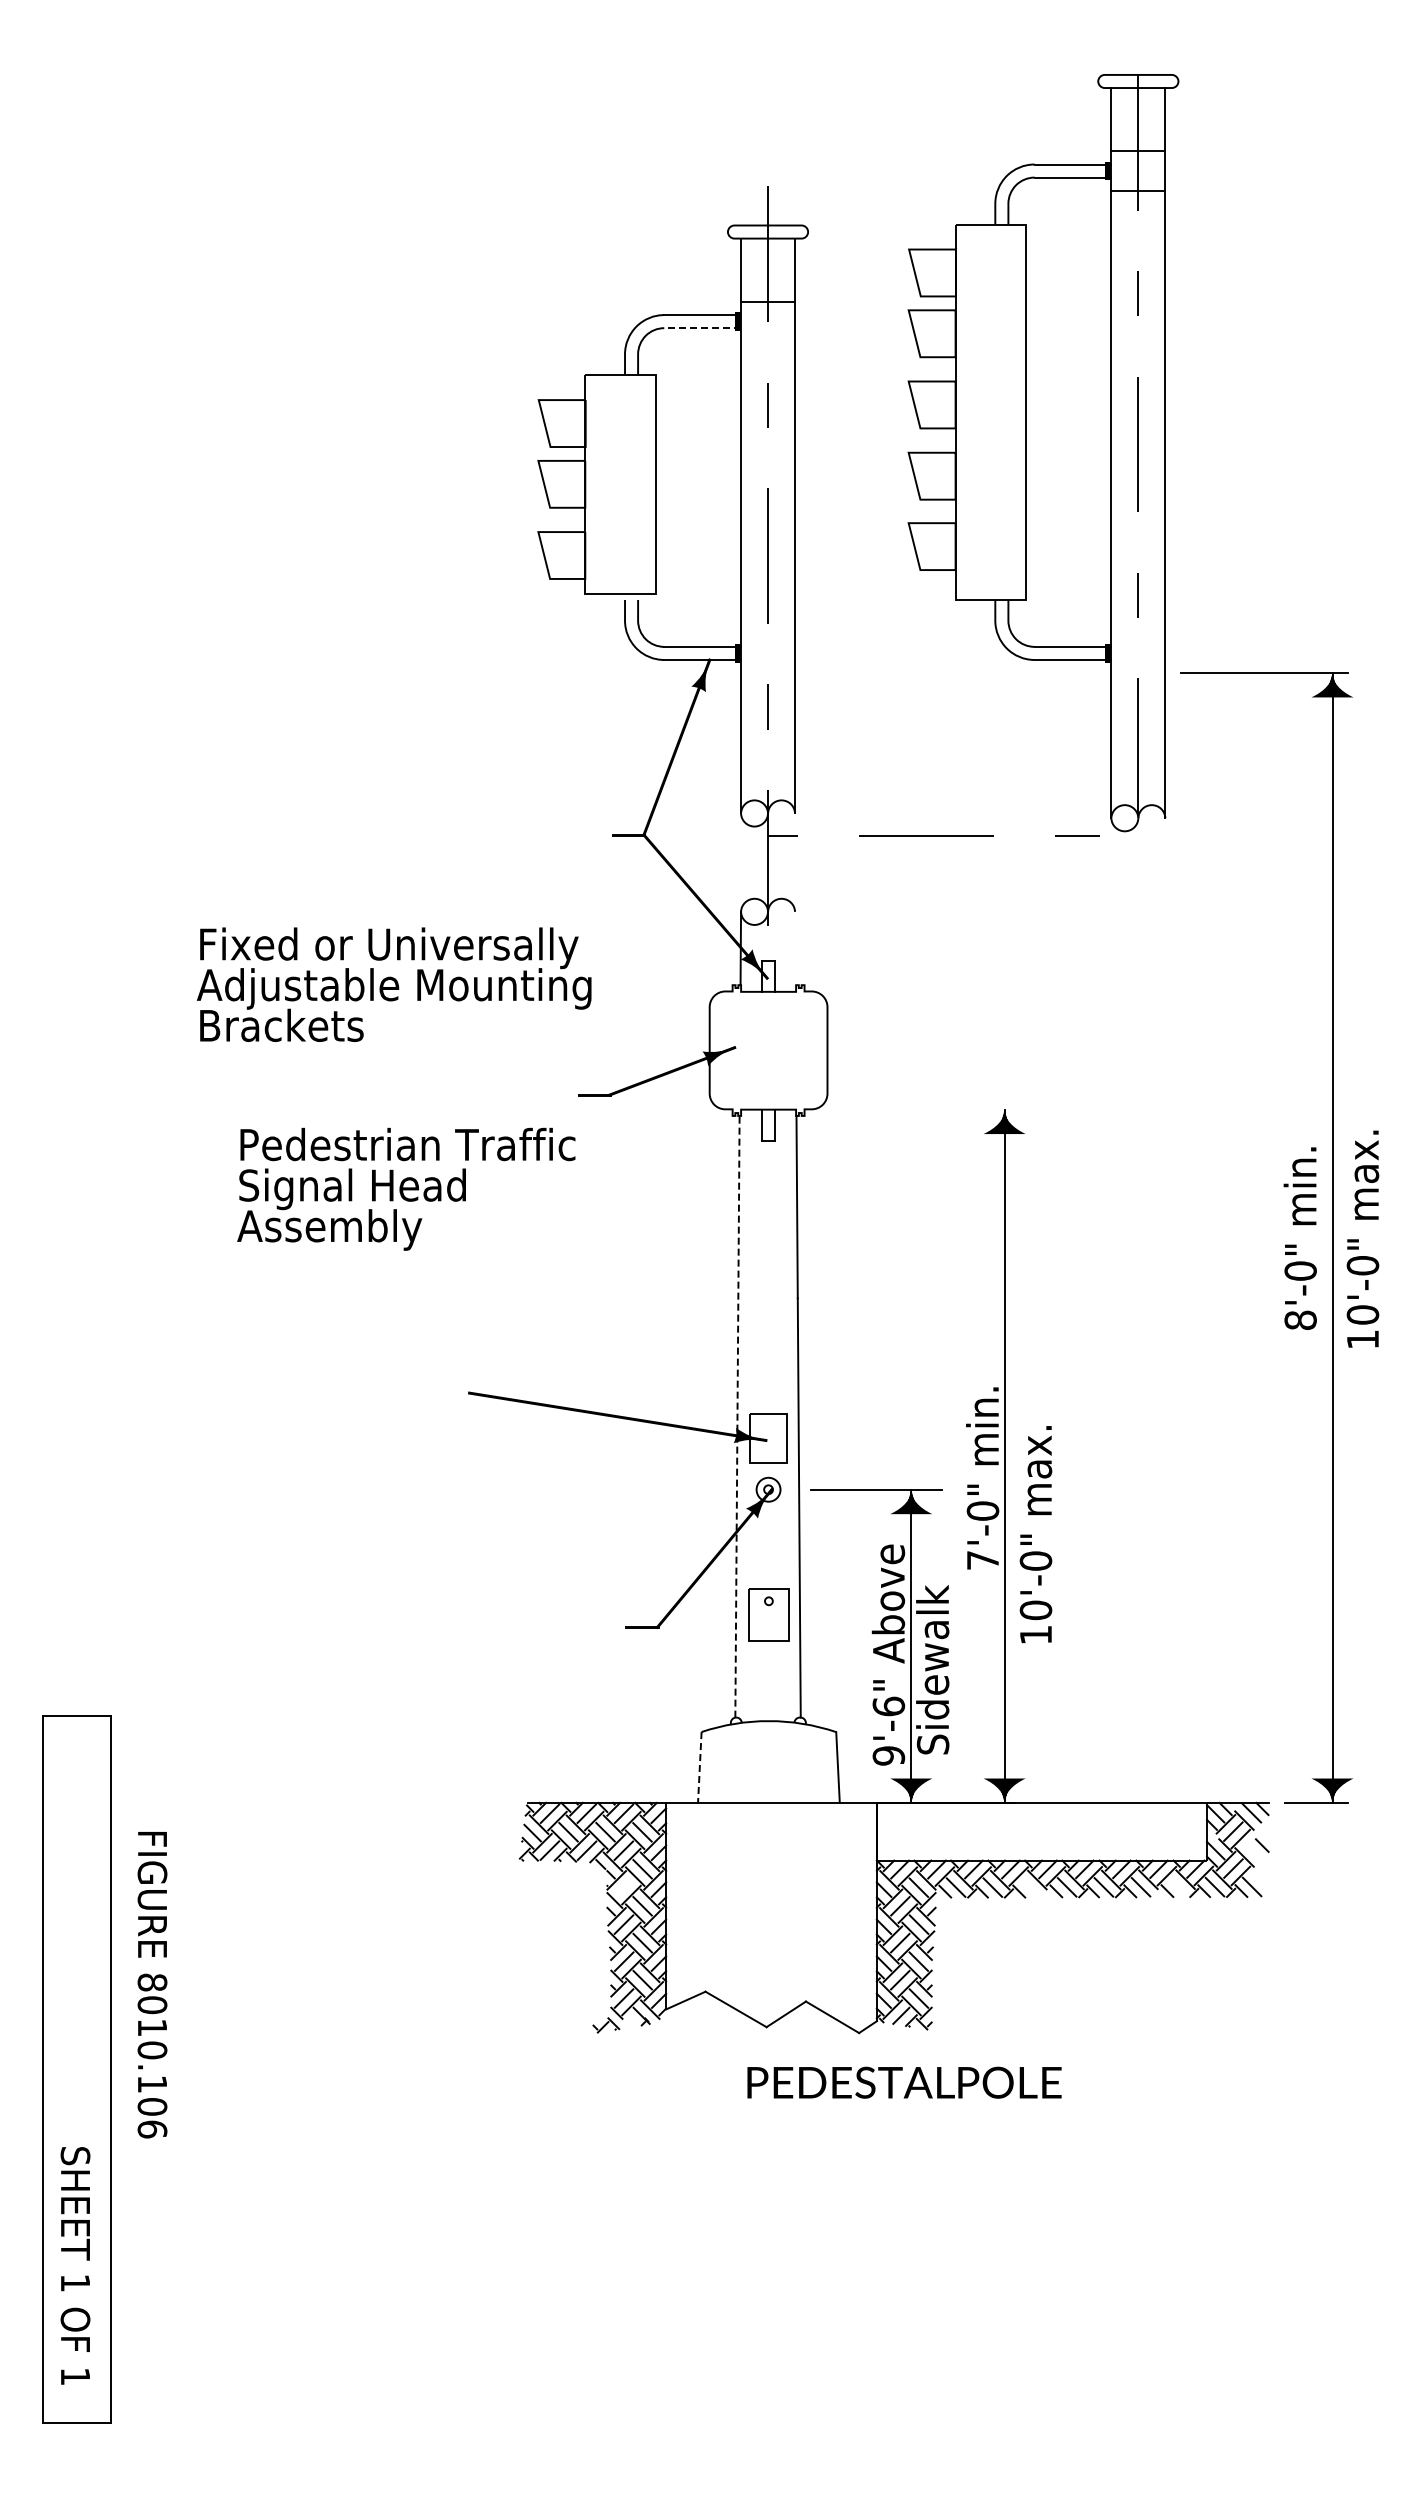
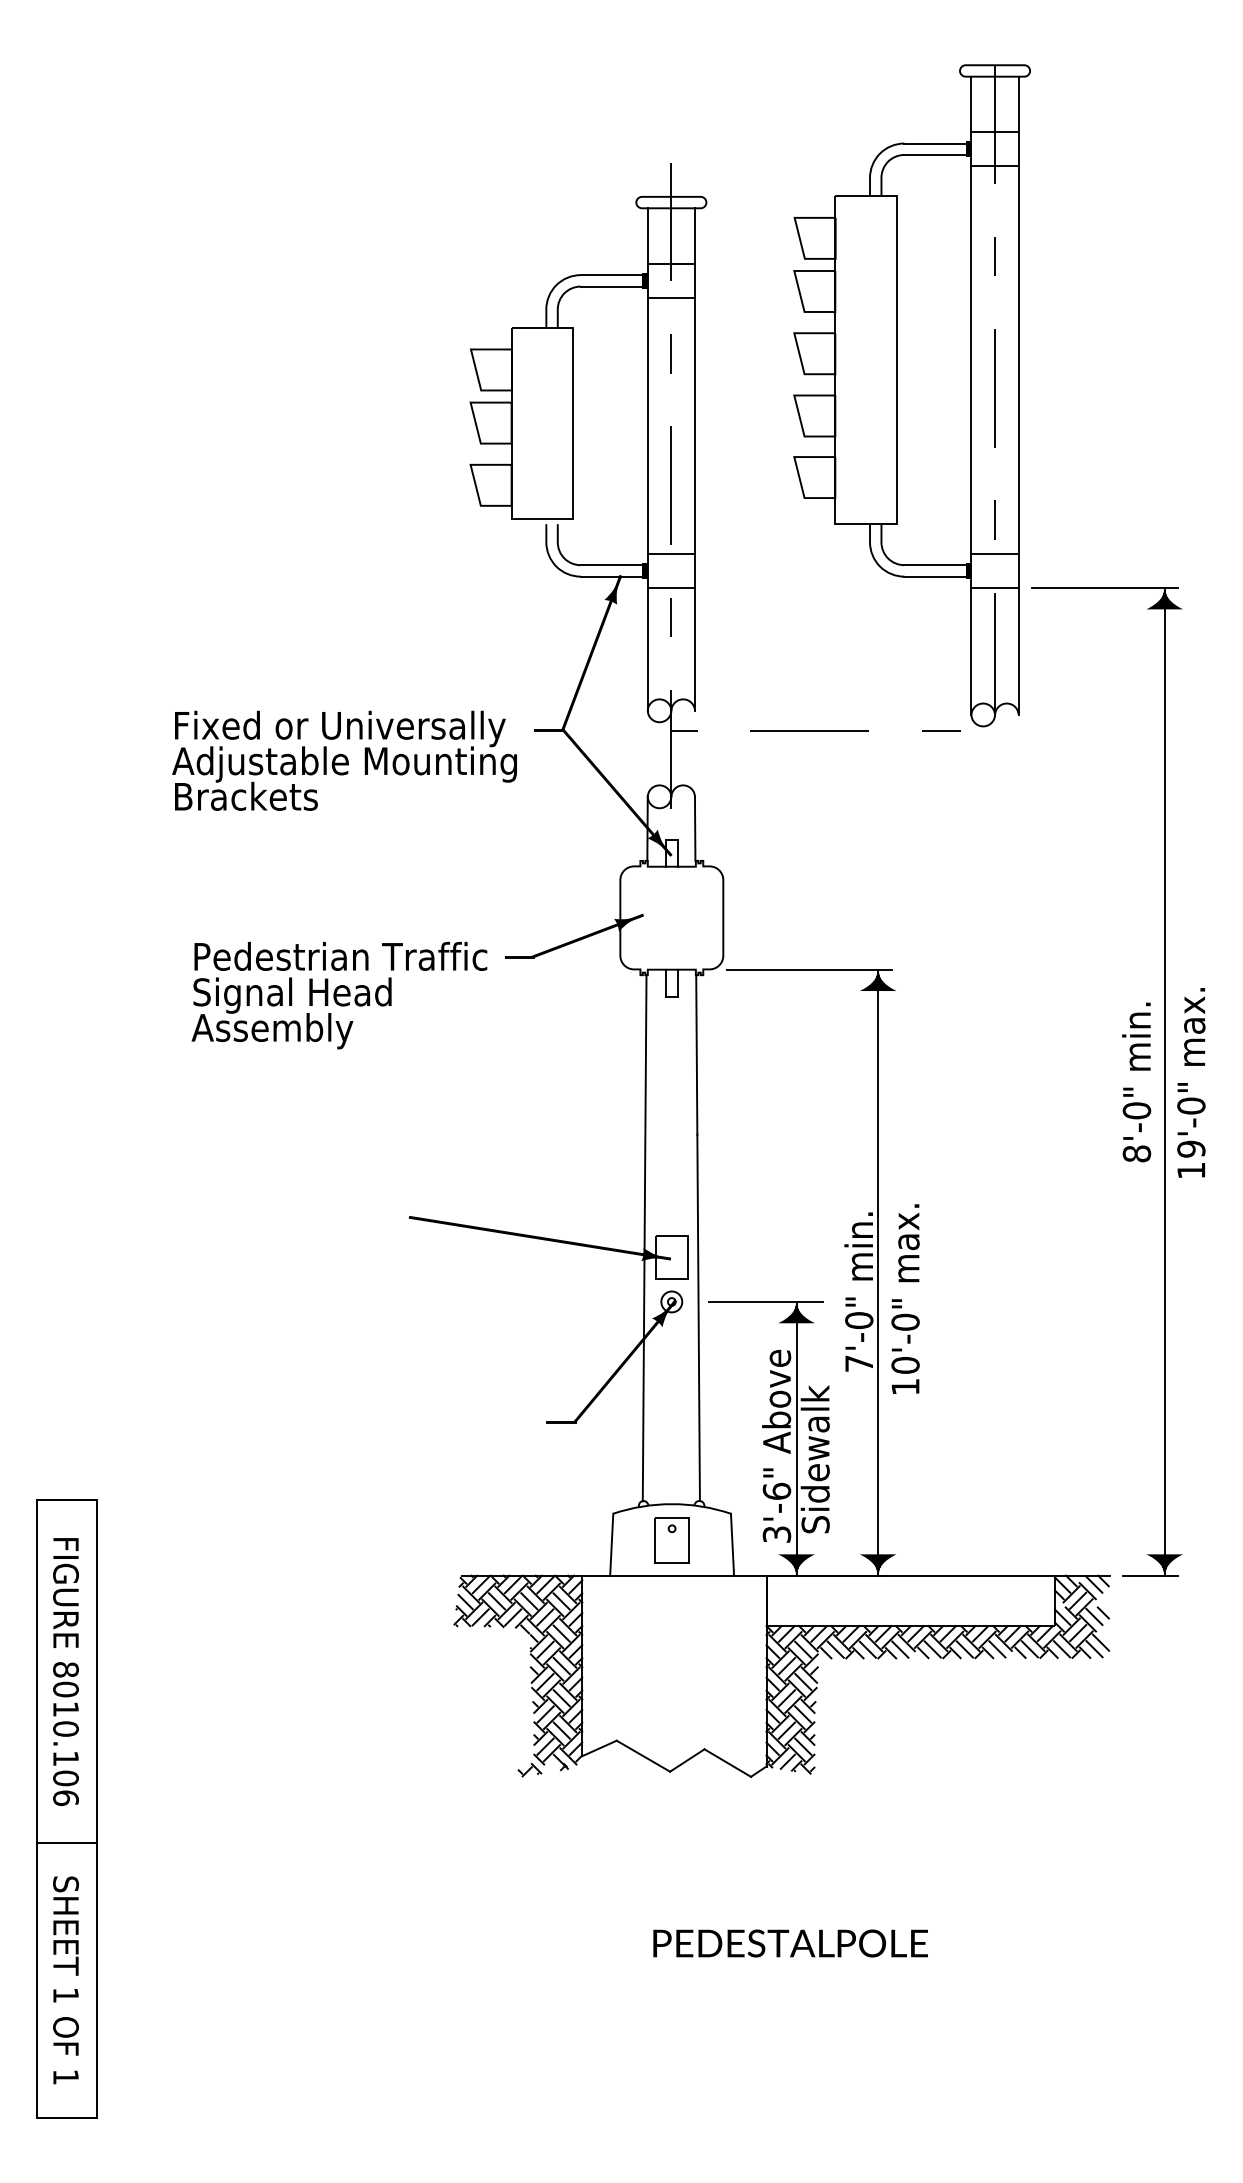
line: (702, 328) -> (614, 286), dashed -> solid
line: (768, 341) -> (671, 298), added
line: (768, 633) -> (671, 553), added
line: (1138, 633) -> (995, 553), added
line: (768, 673) -> (671, 588), added
line: (1138, 673) -> (995, 588), added
line: (795, 948) -> (695, 828), added
text: (393, 984) -> (343, 760), moved
line: (925, 1109) -> (808, 969), added
text: (406, 1188) -> (339, 994), moved
text: (1363, 1314) -> (1191, 1148), 10'-0" -> 19'-0"
line: (737, 1416) -> (644, 1237), dashed -> solid
text: (1035, 1534) -> (905, 1299), moved
part: (768, 1614) -> (671, 1540), moved
text: (888, 1755) -> (776, 1534), 9'-6" -> 3'-6"
line: (699, 1767) -> (611, 1544), dashed -> solid
line: (1251, 1849) -> (1093, 1616), added
line: (1259, 1879) -> (1100, 1642), added
line: (1177, 1886) -> (1029, 1648), added
line: (623, 1887) -> (545, 1649), added
line: (1029, 1887) -> (899, 1649), added
text: (152, 1985) -> (66, 1672), moved
text: (904, 2082) -> (790, 1943), moved
line: (76, 2108) -> (66, 1842), added

